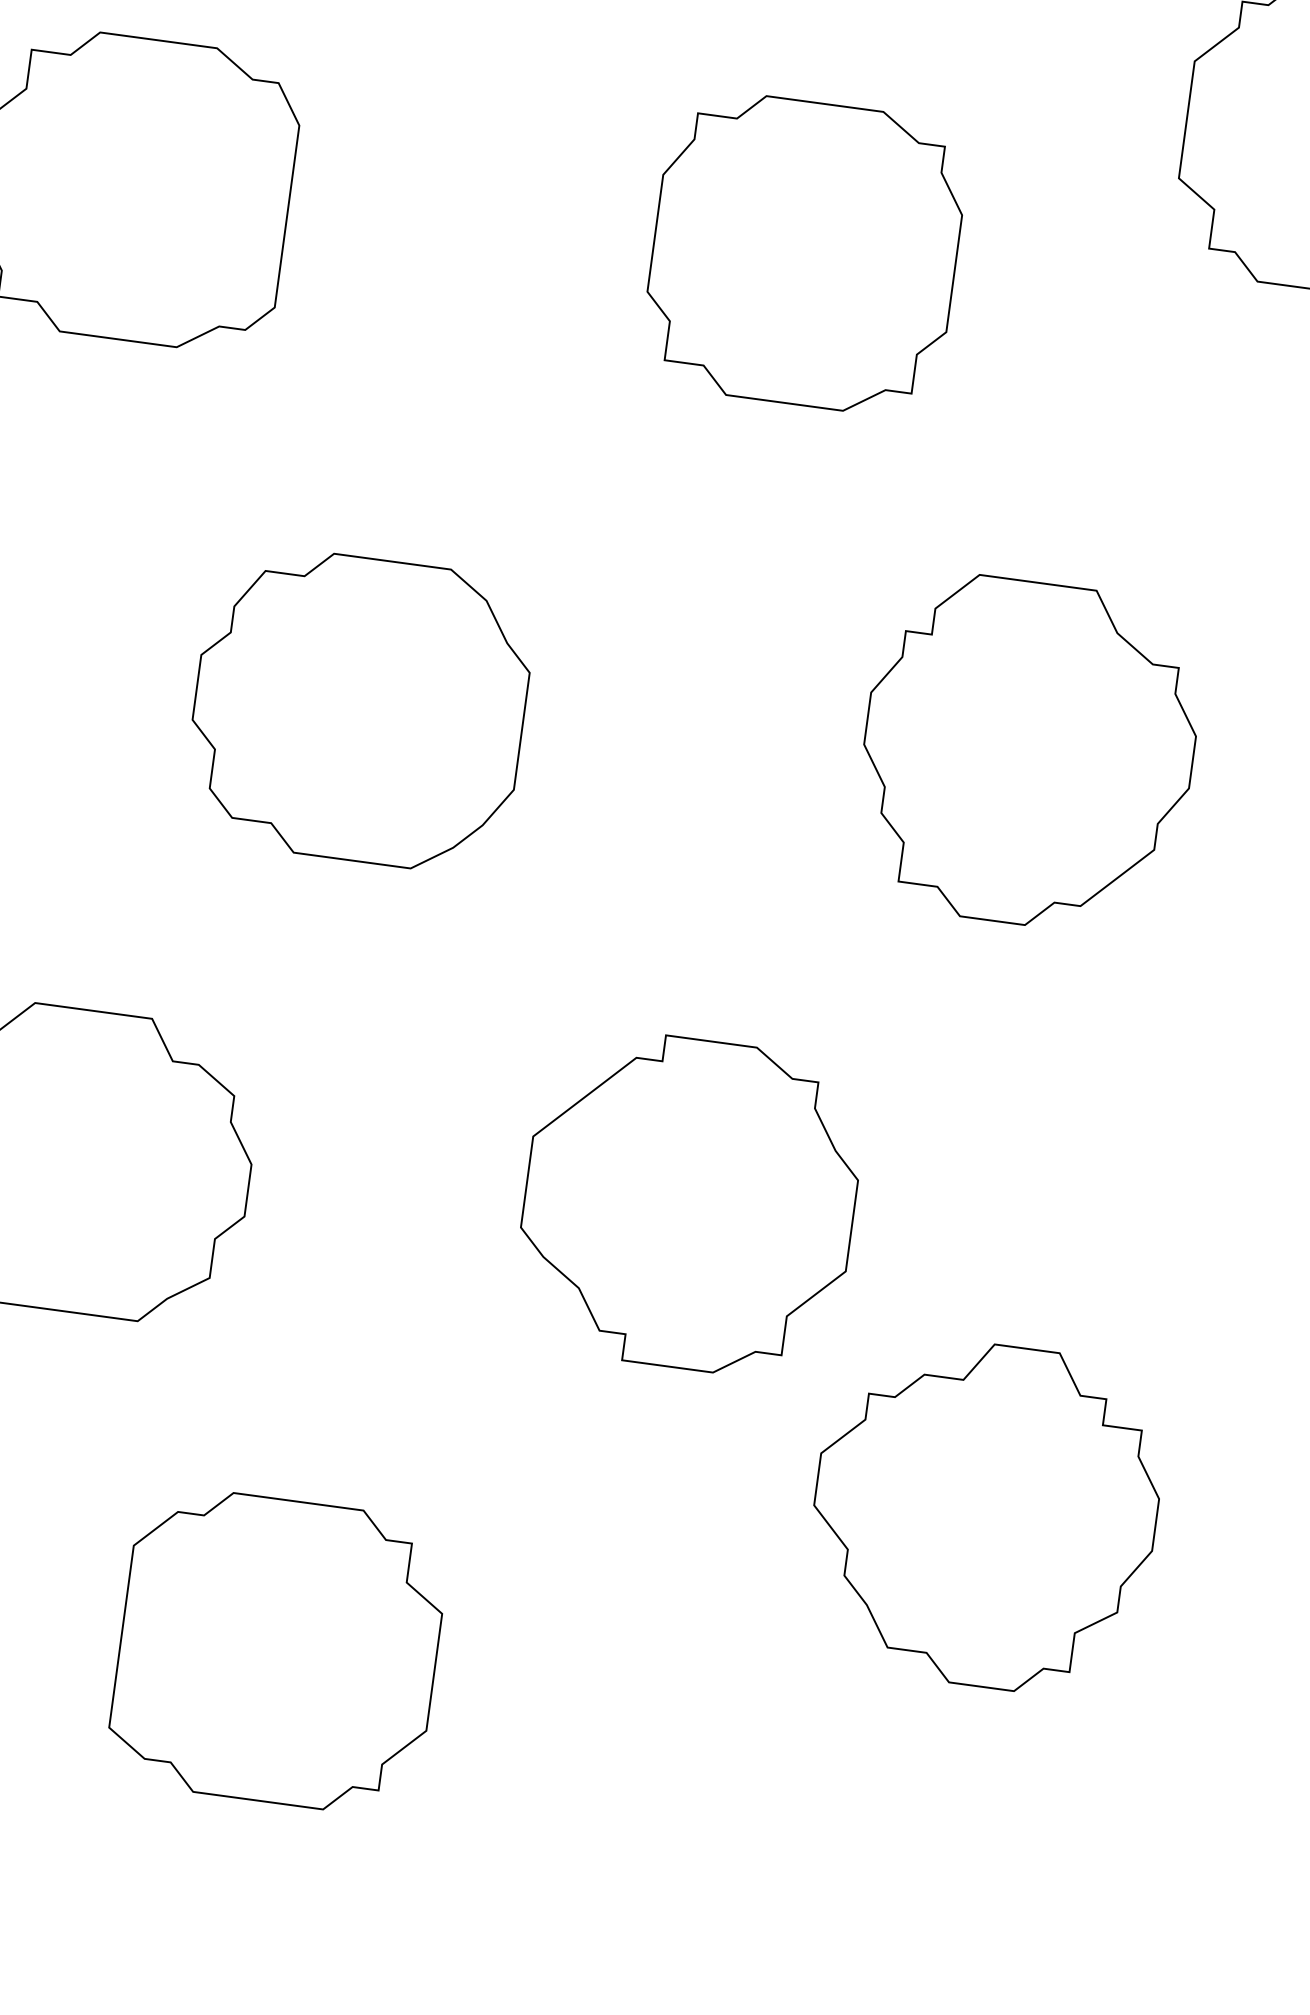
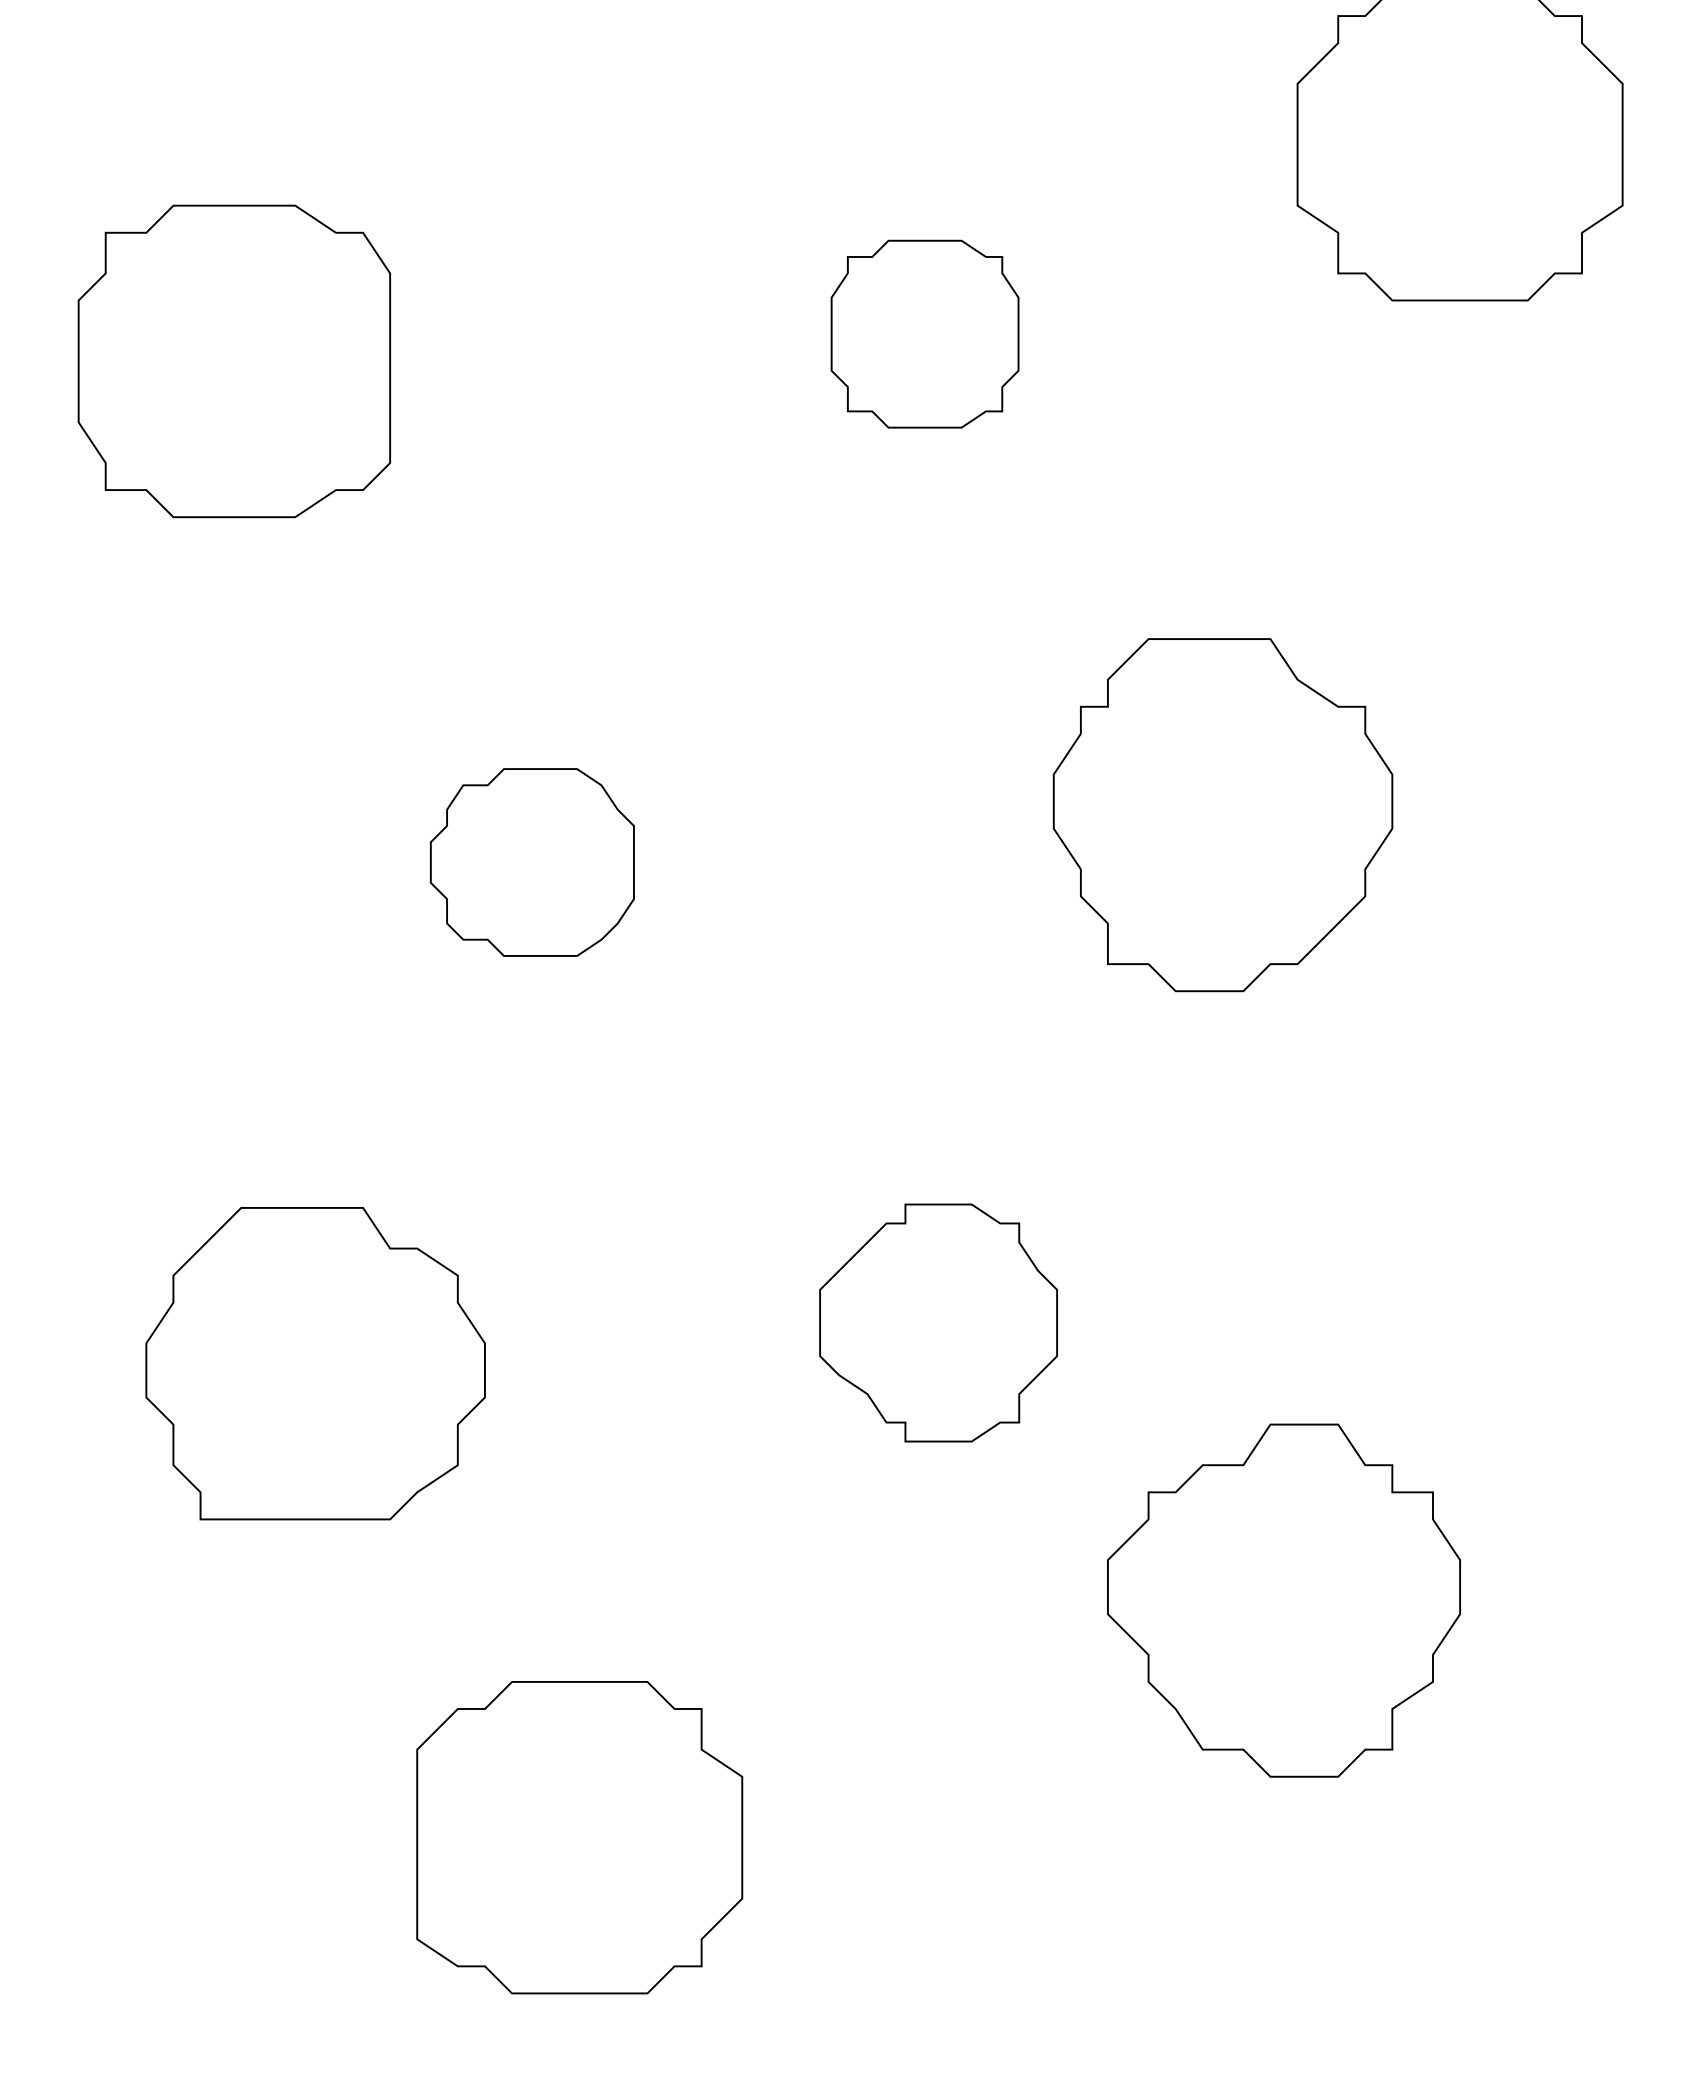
part: (804, 252) -> (924, 333), size x0.6
part: (359, 709) -> (532, 862), size x0.6
part: (689, 1203) -> (938, 1322), size x0.7

